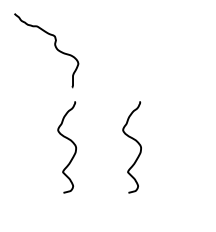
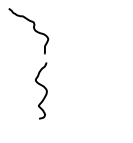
curve: (135, 141) -> (83, 87), removed

